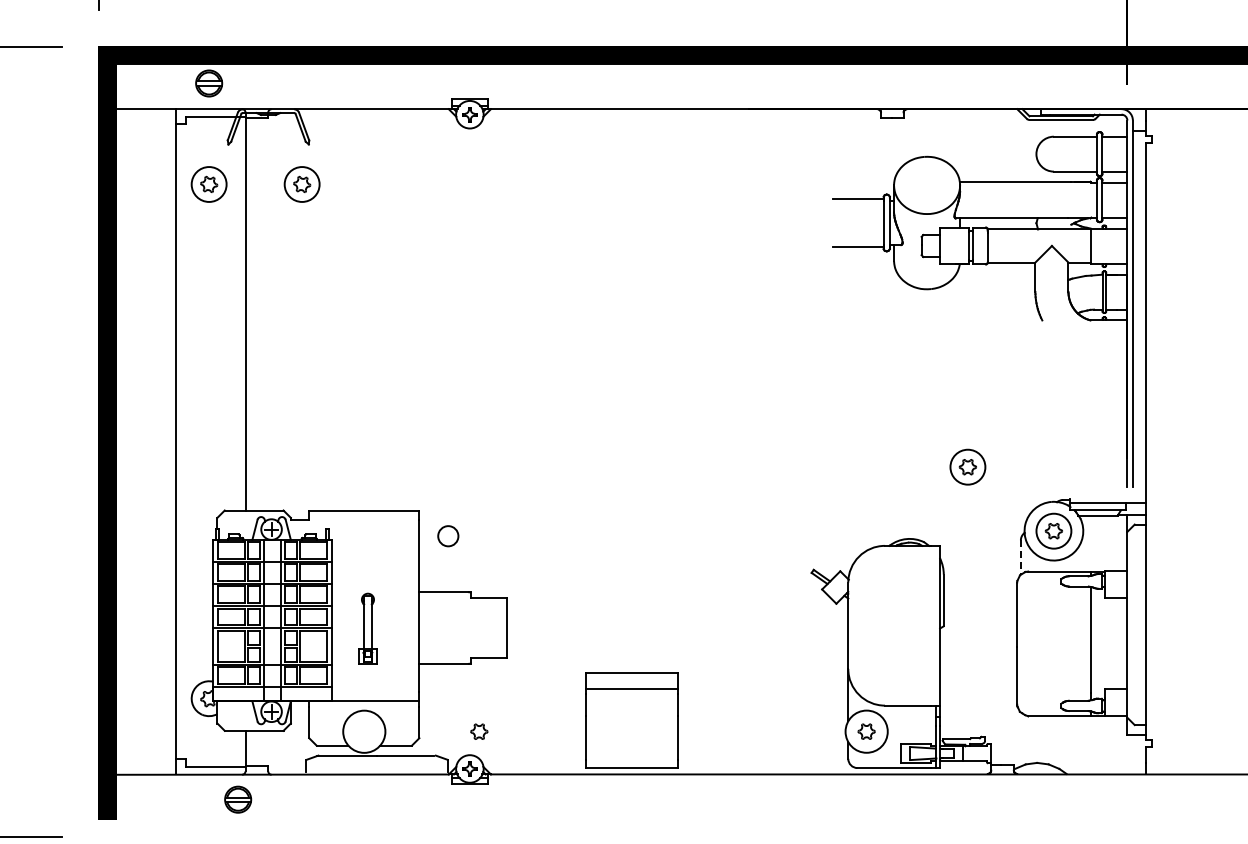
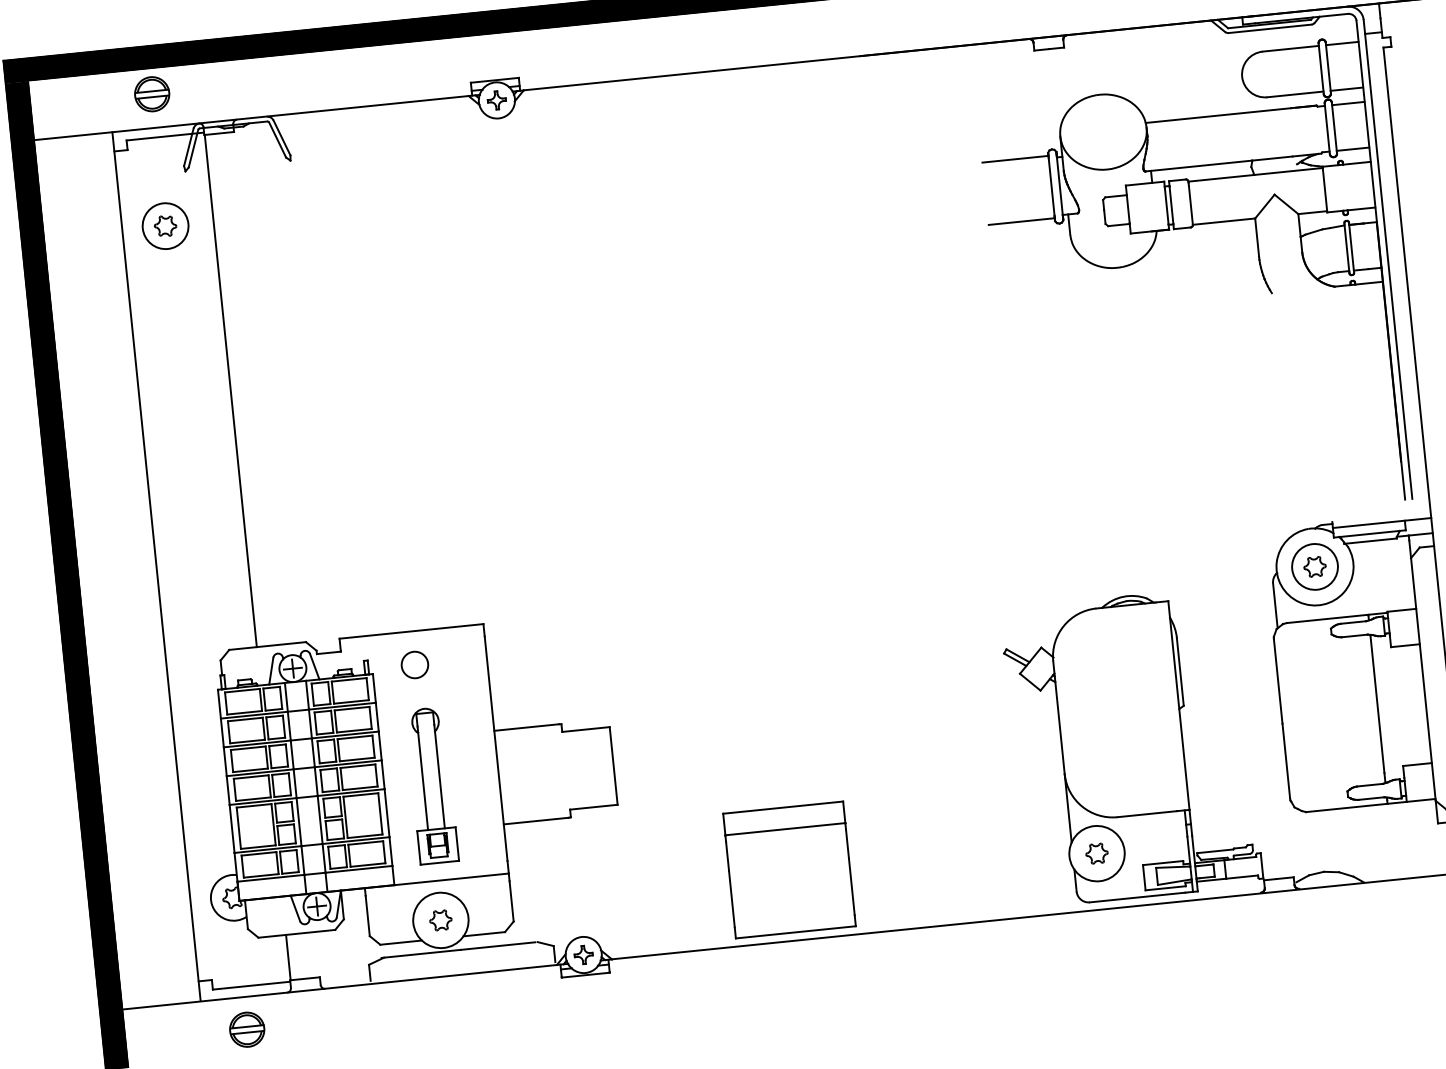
part: (301, 184) -> (286, 213), removed
part: (967, 466) -> (1193, 493), removed
circle: (448, 536) -> (415, 665), moved
line: (1020, 558) -> (1274, 607), dashed -> solid
part: (367, 628) -> (431, 785), size x1.67
part: (479, 731) -> (441, 920), moved
part: (238, 799) -> (247, 1029), moved

